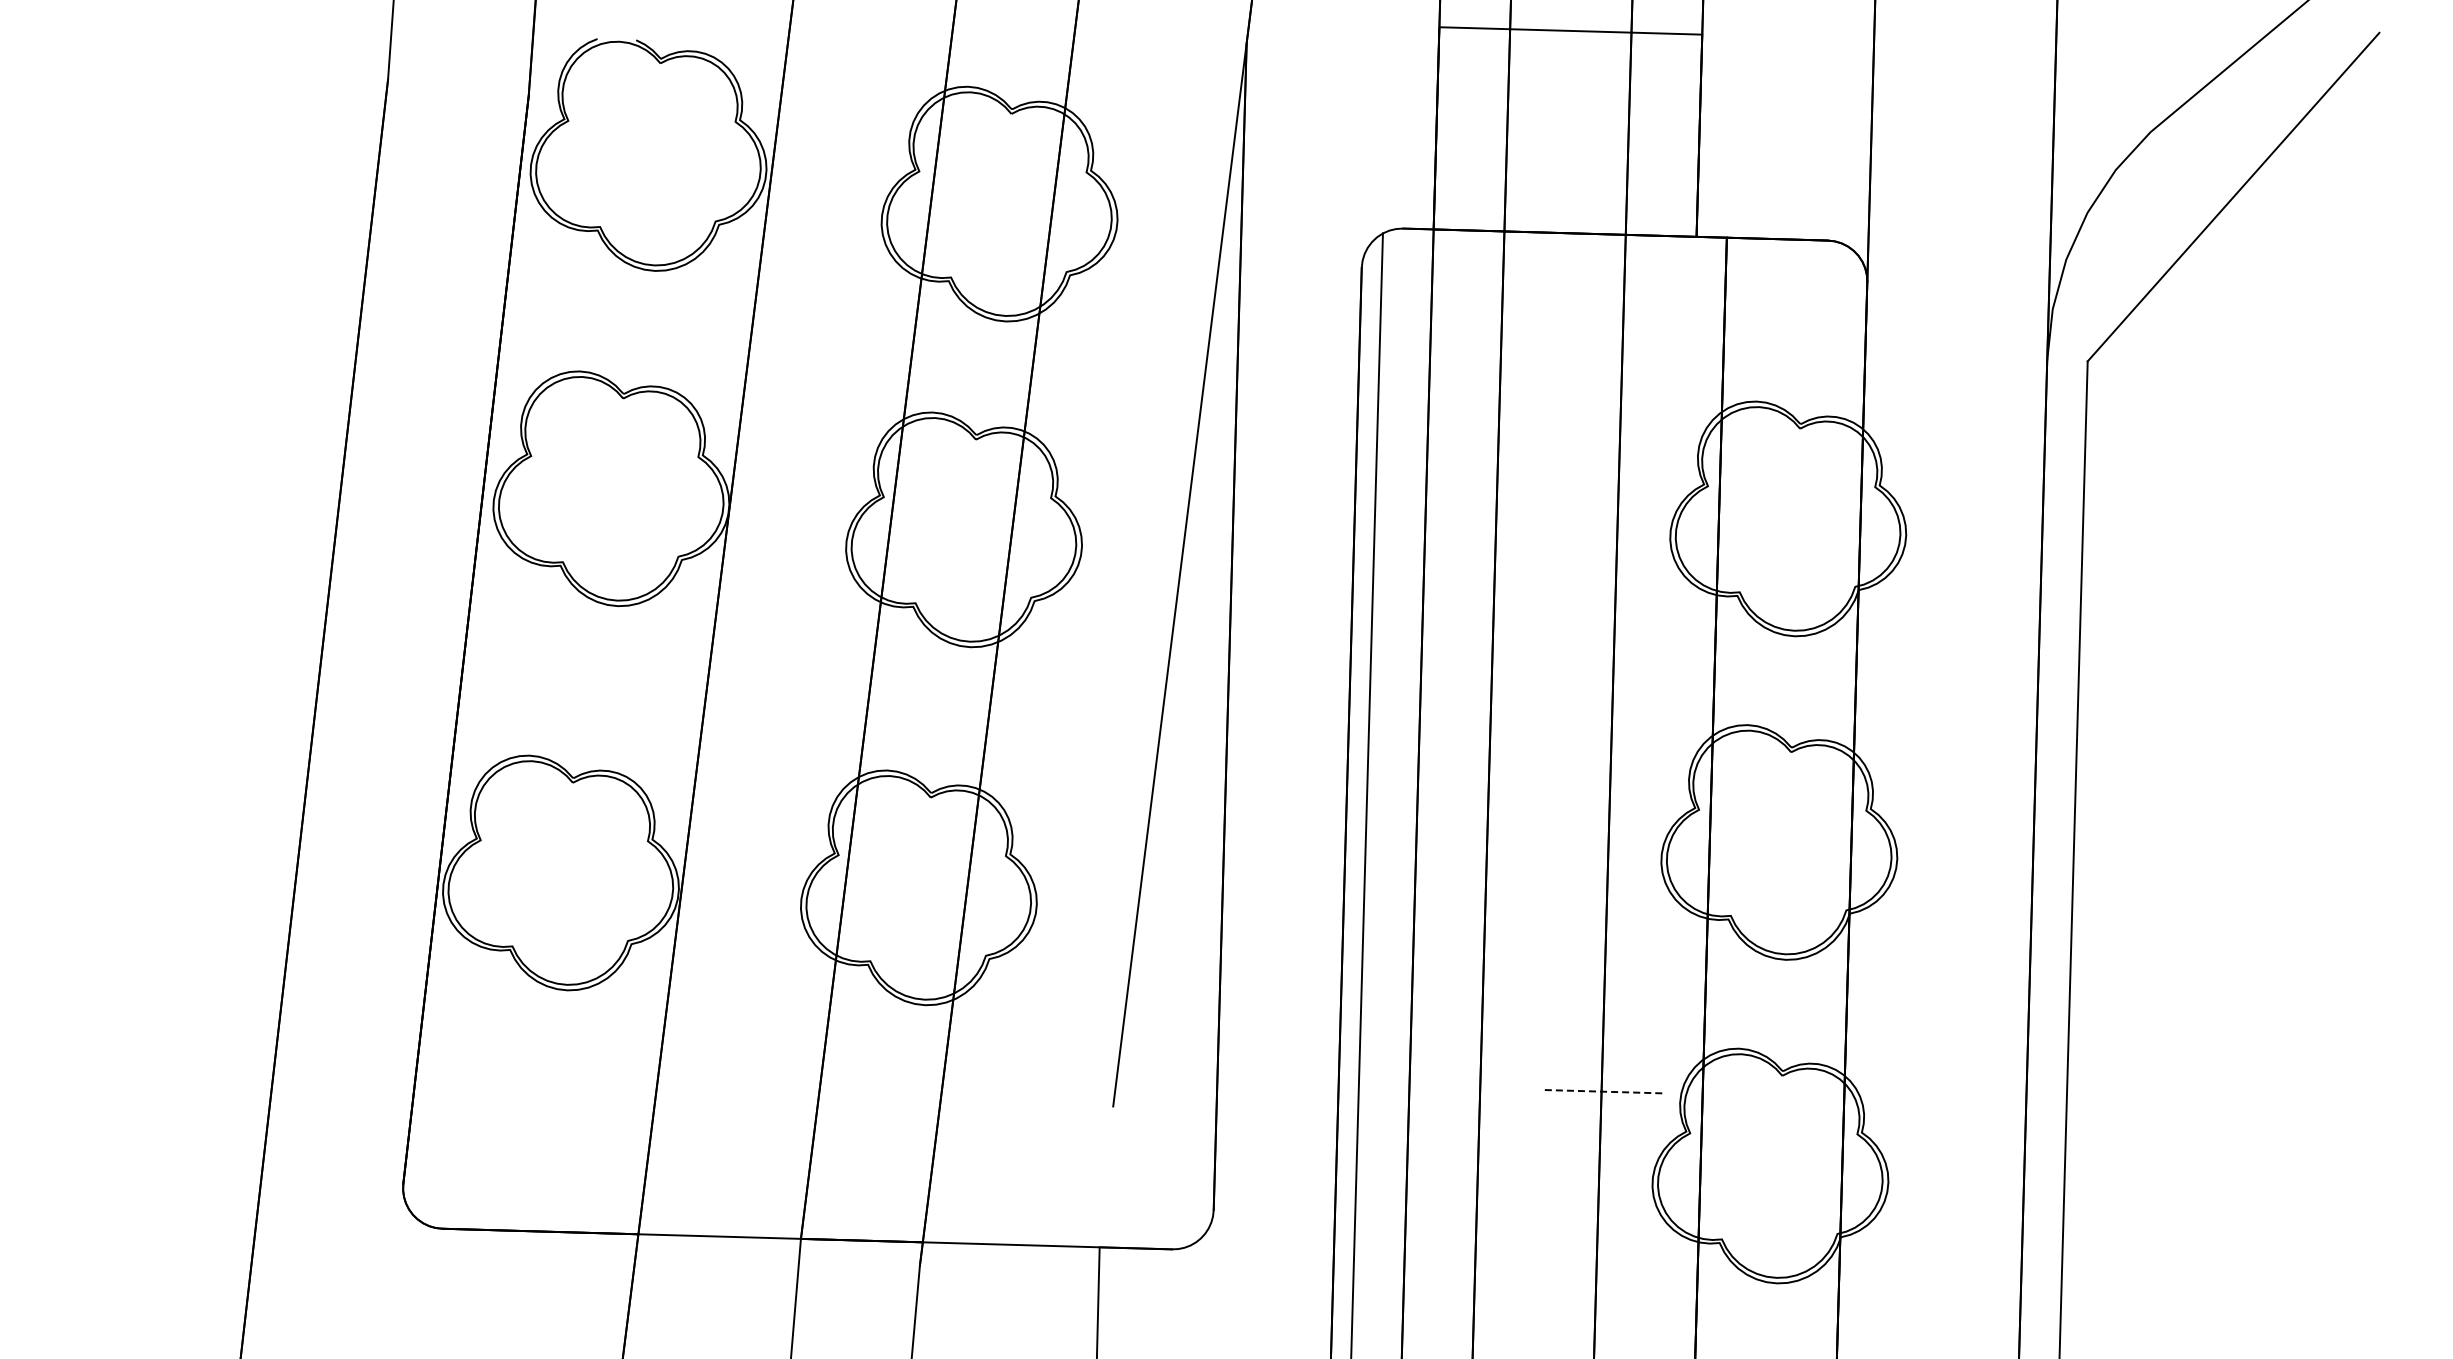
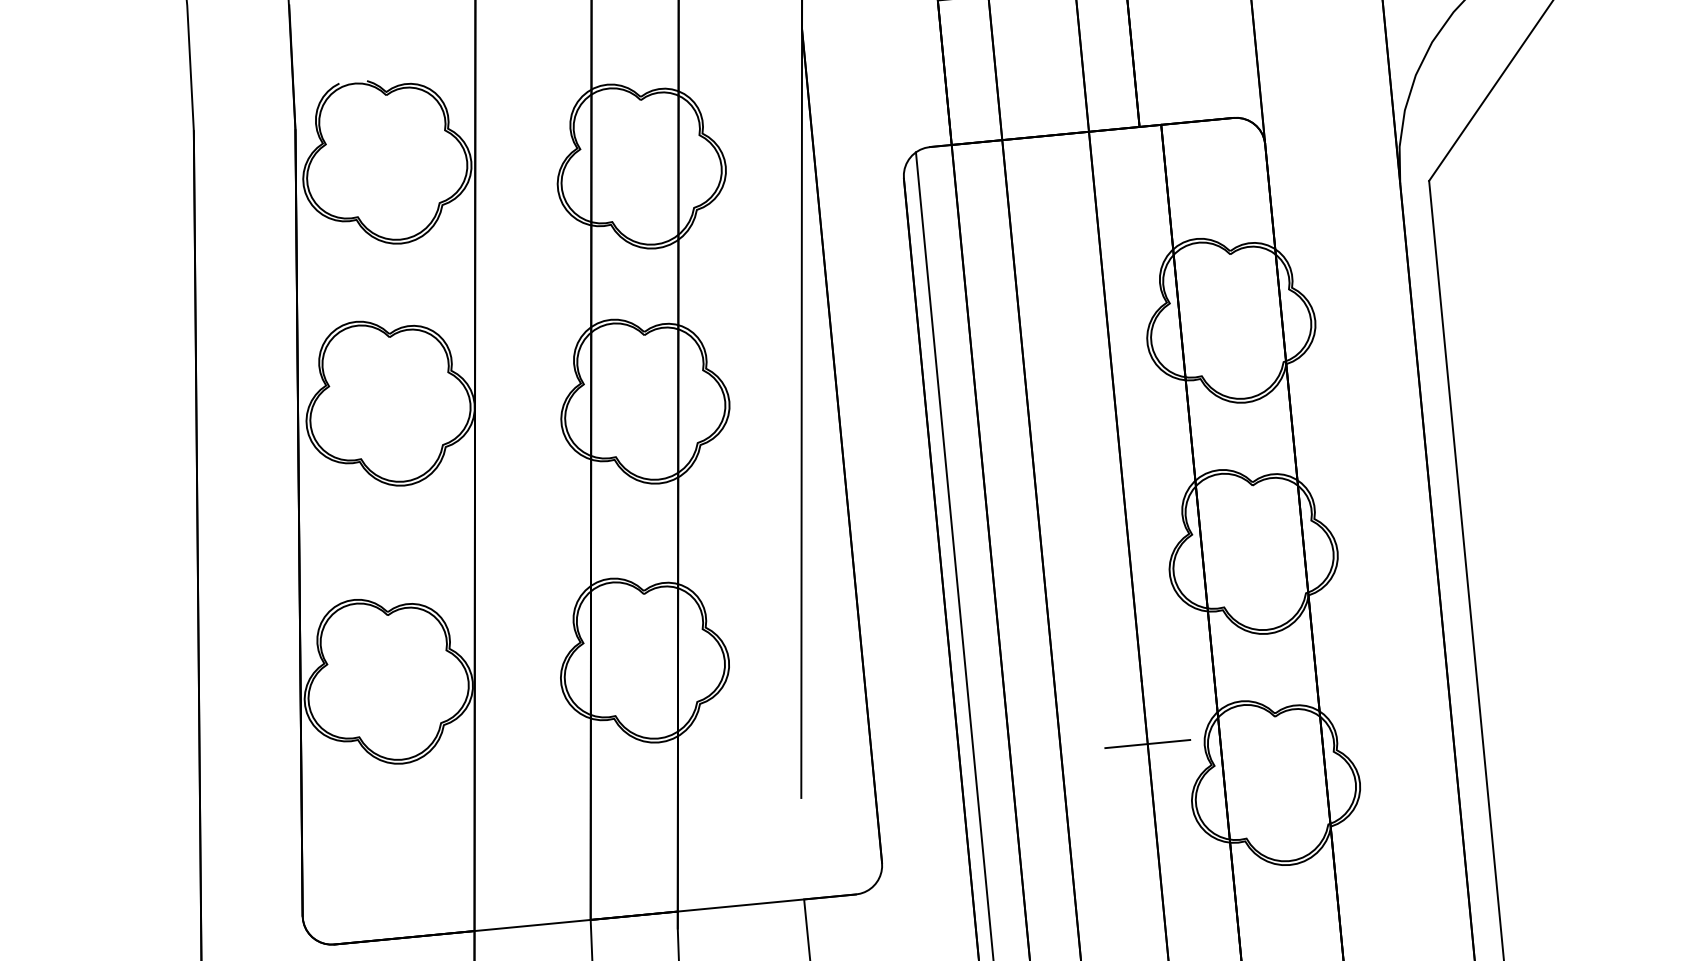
line: (1601, 1091) -> (1147, 743), dashed -> solid

